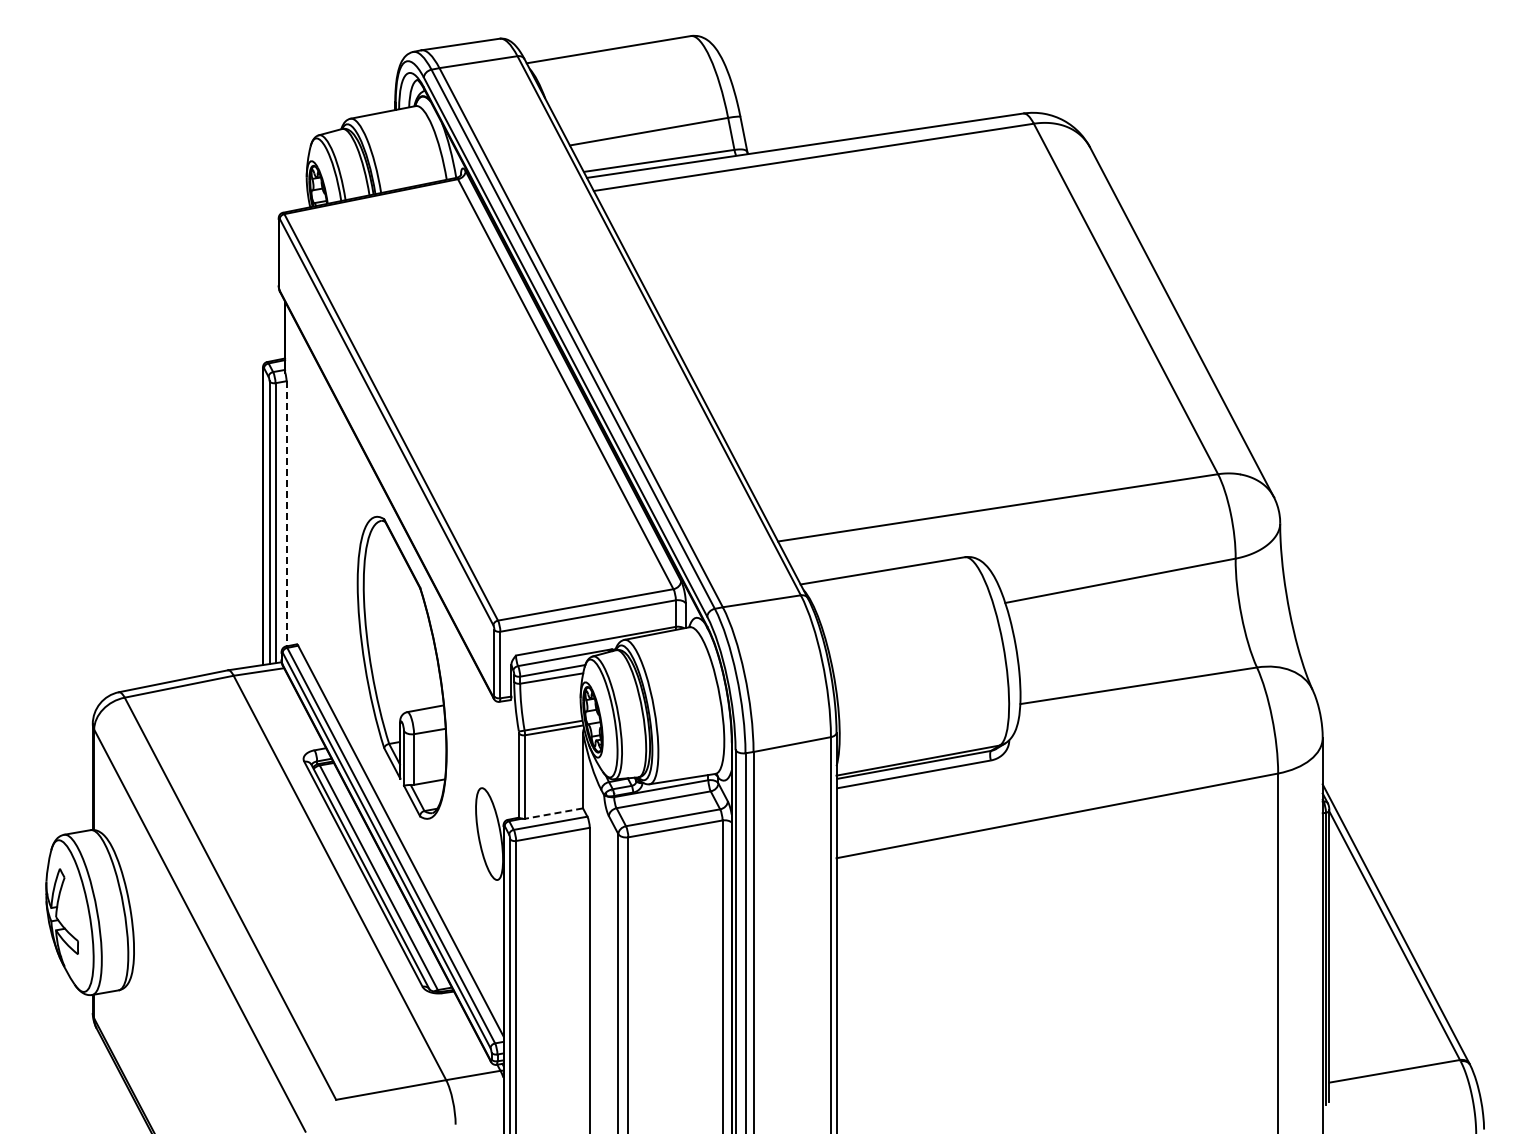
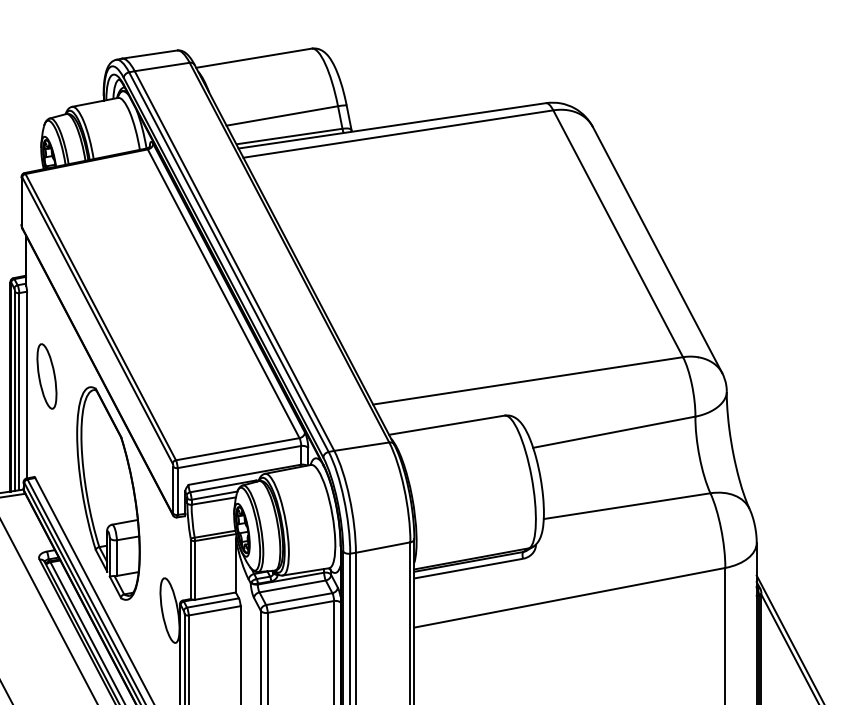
part: (314, 501) -> (46, 376), added
line: (286, 513) -> (27, 384), dashed -> solid
line: (553, 813) -> (215, 596), dashed -> solid

